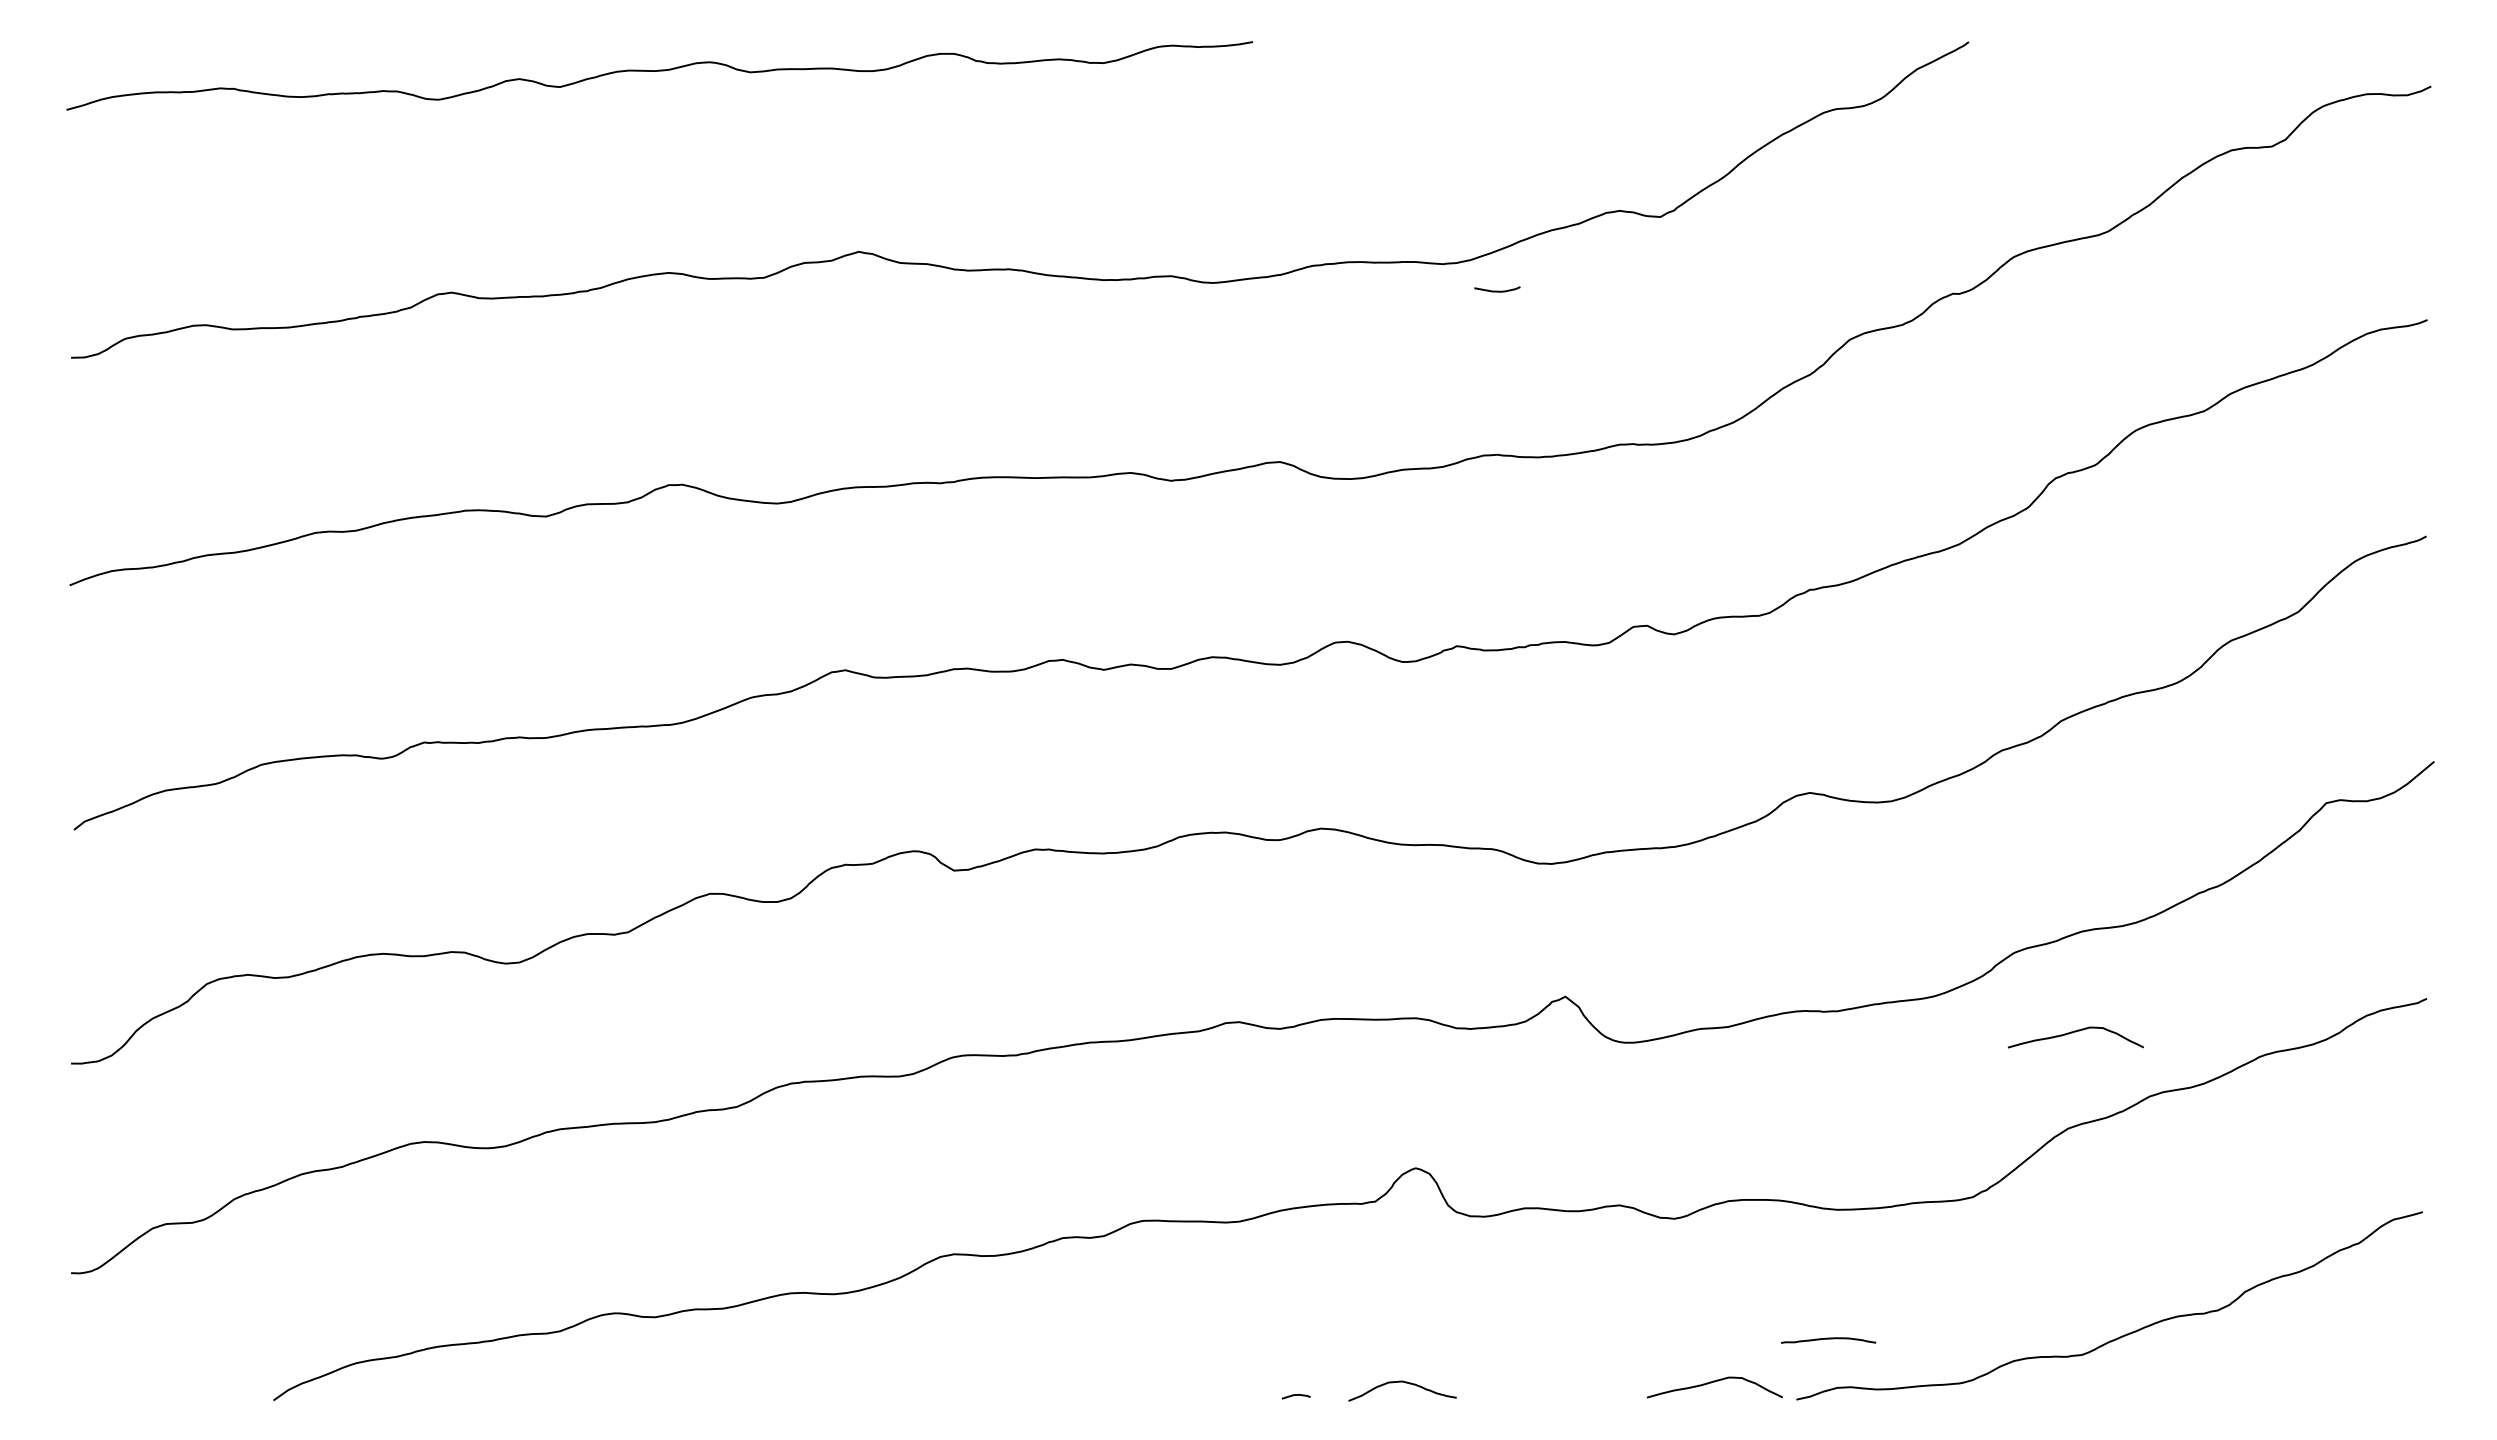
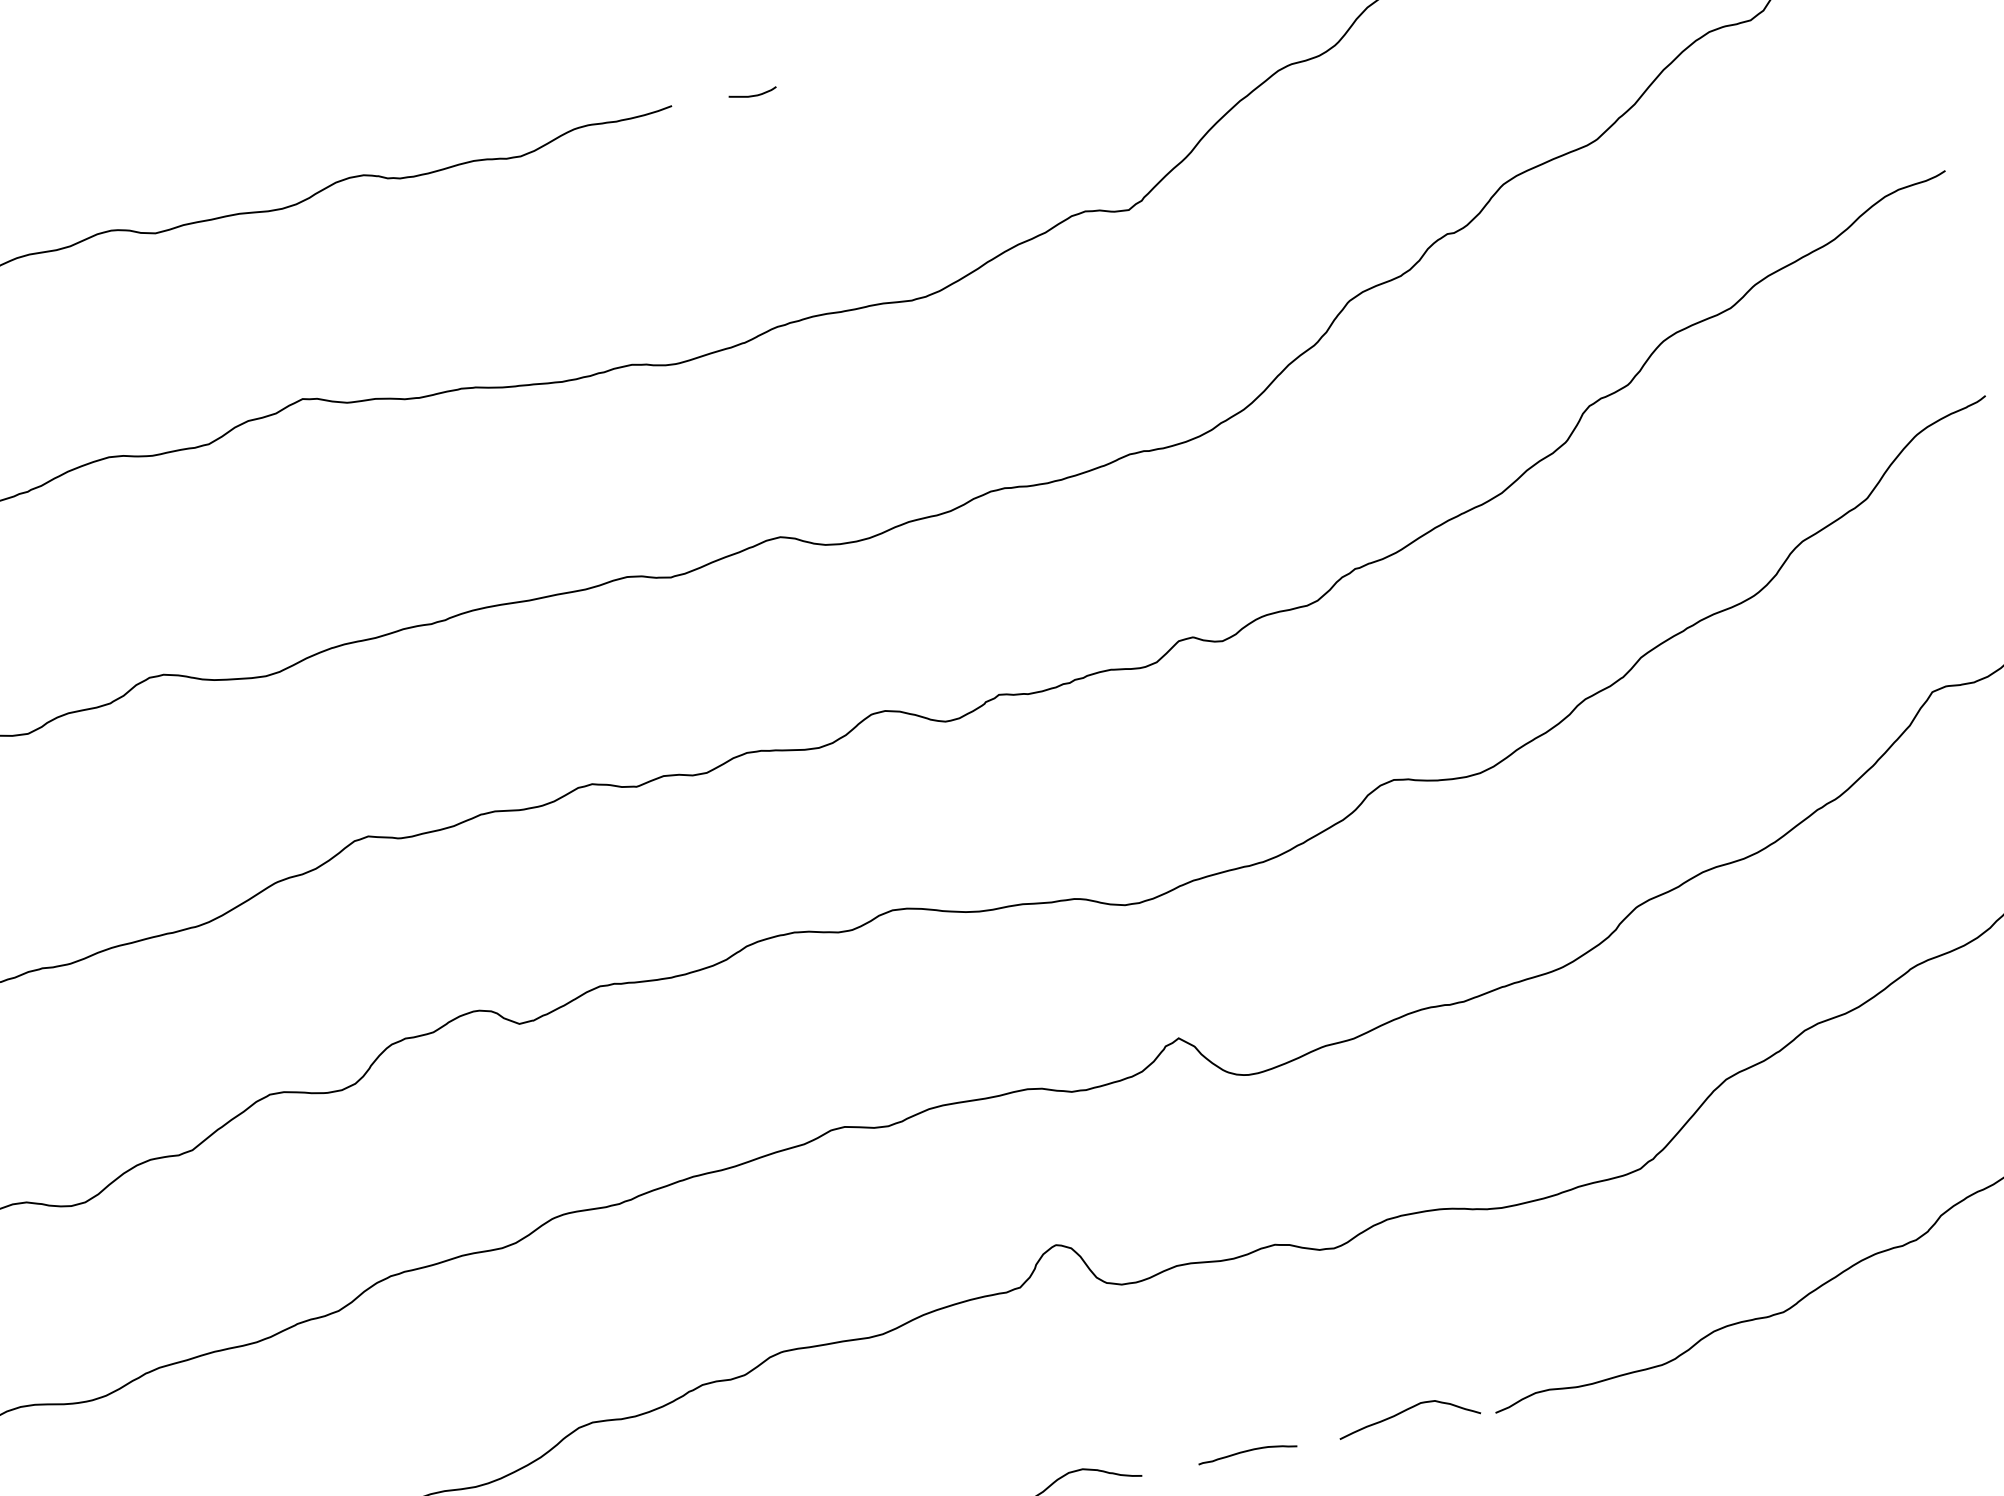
curve: (1497, 290) -> (753, 94), moved
curve: (2075, 1032) -> (1715, 978), removed
curve: (1828, 1339) -> (1247, 1451), moved

